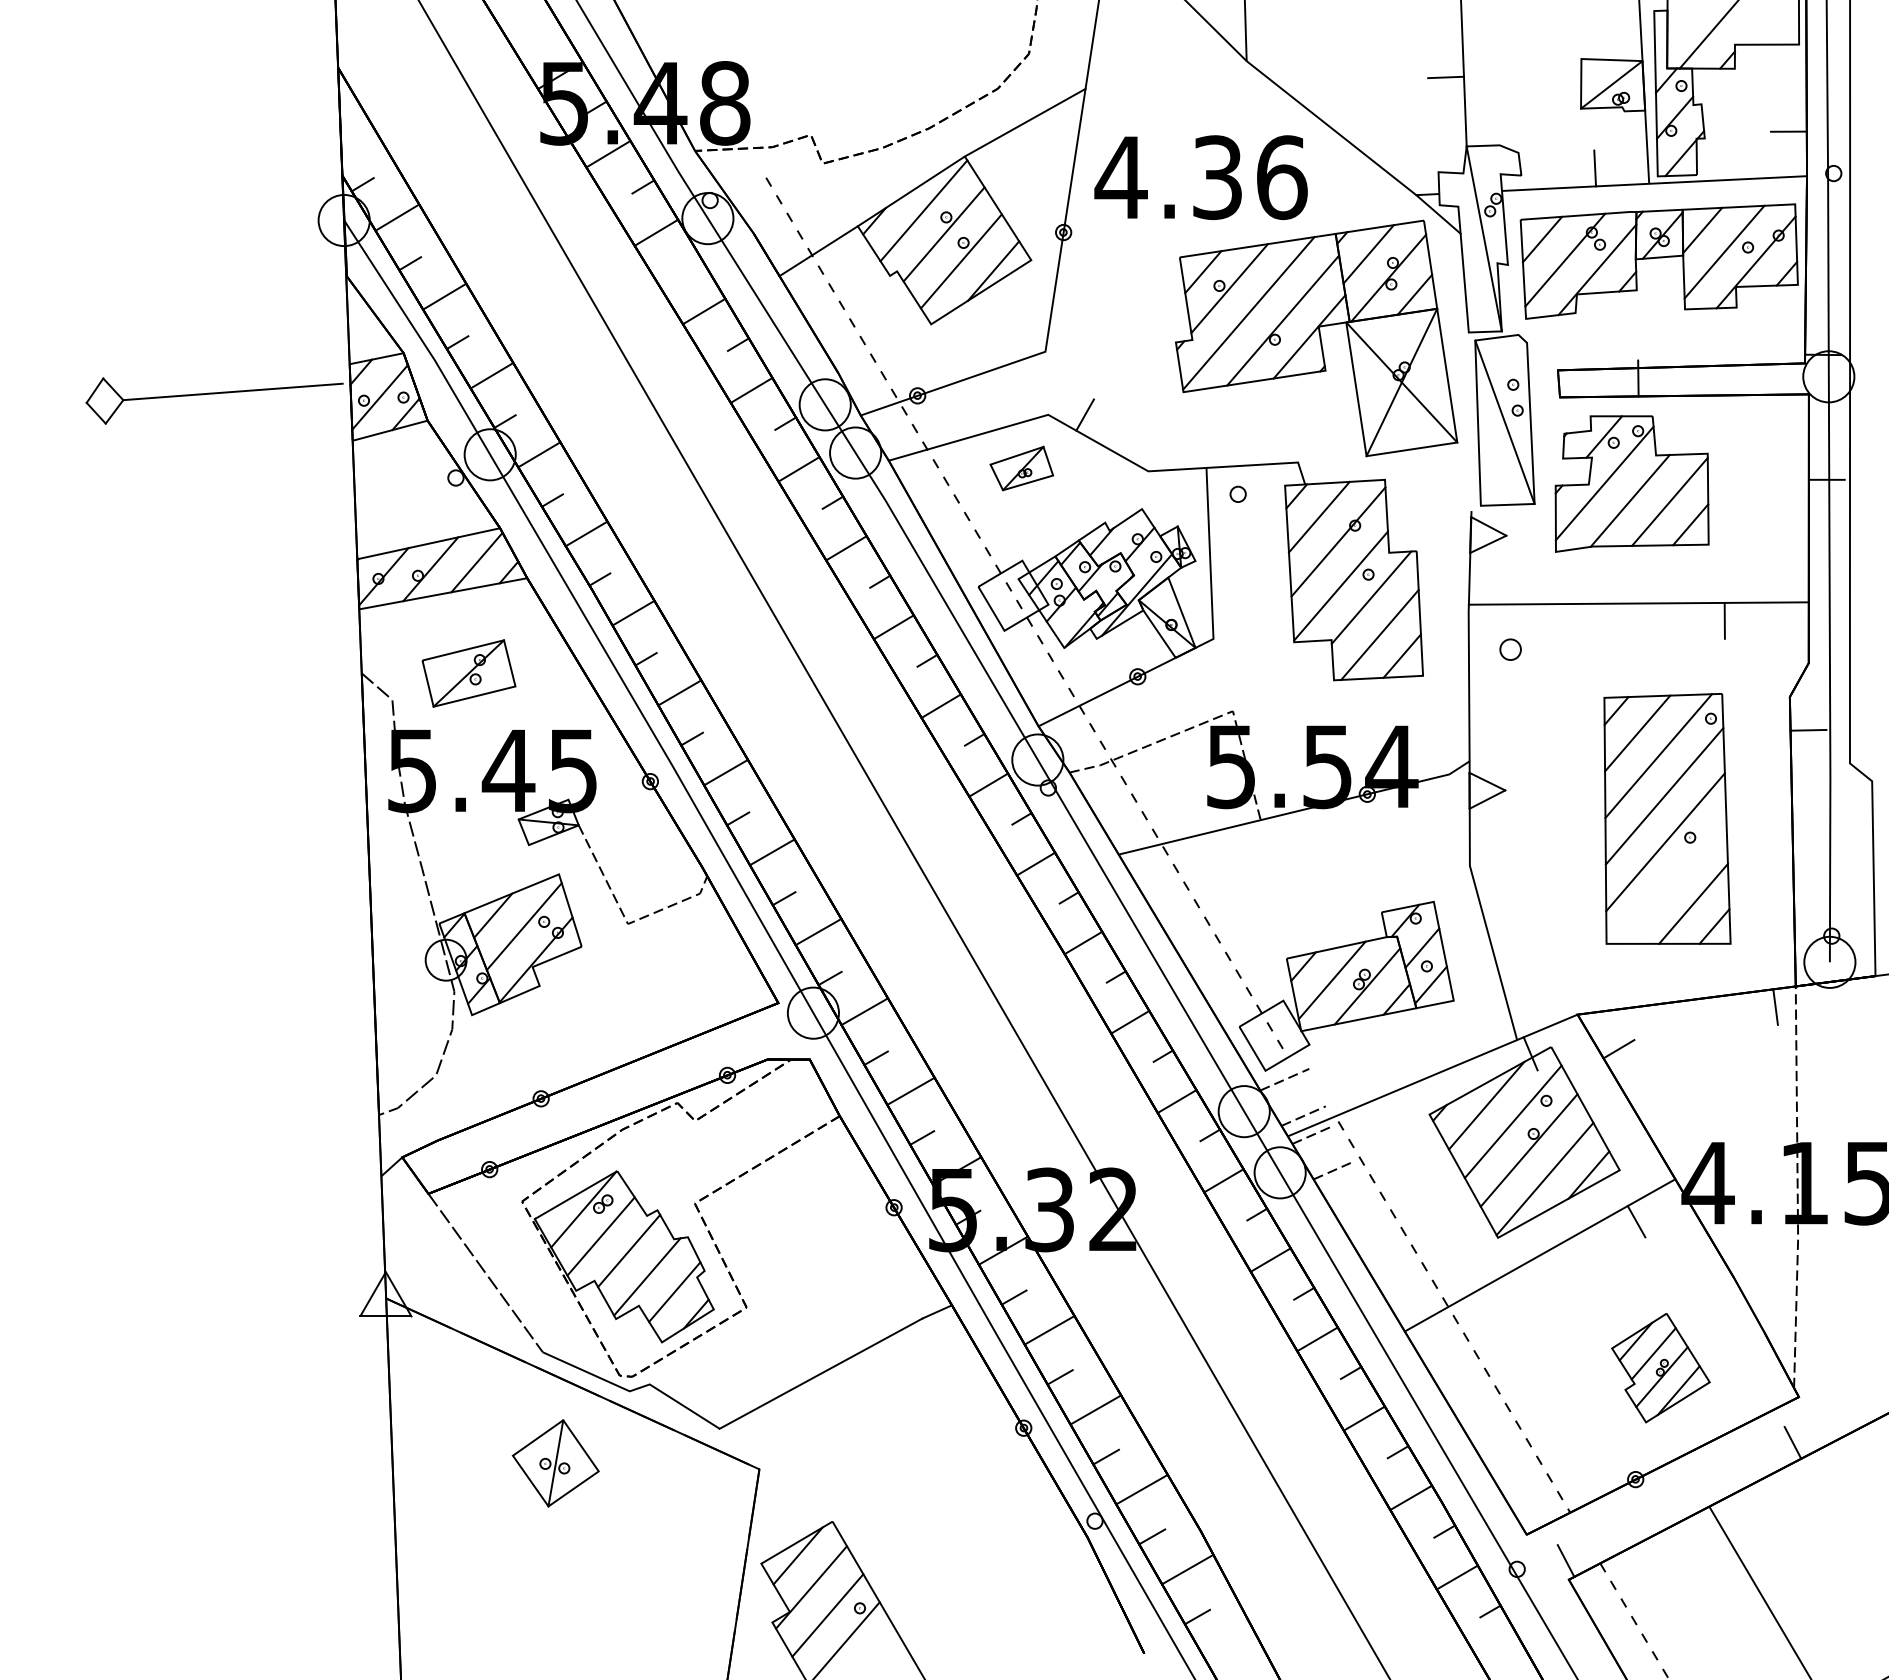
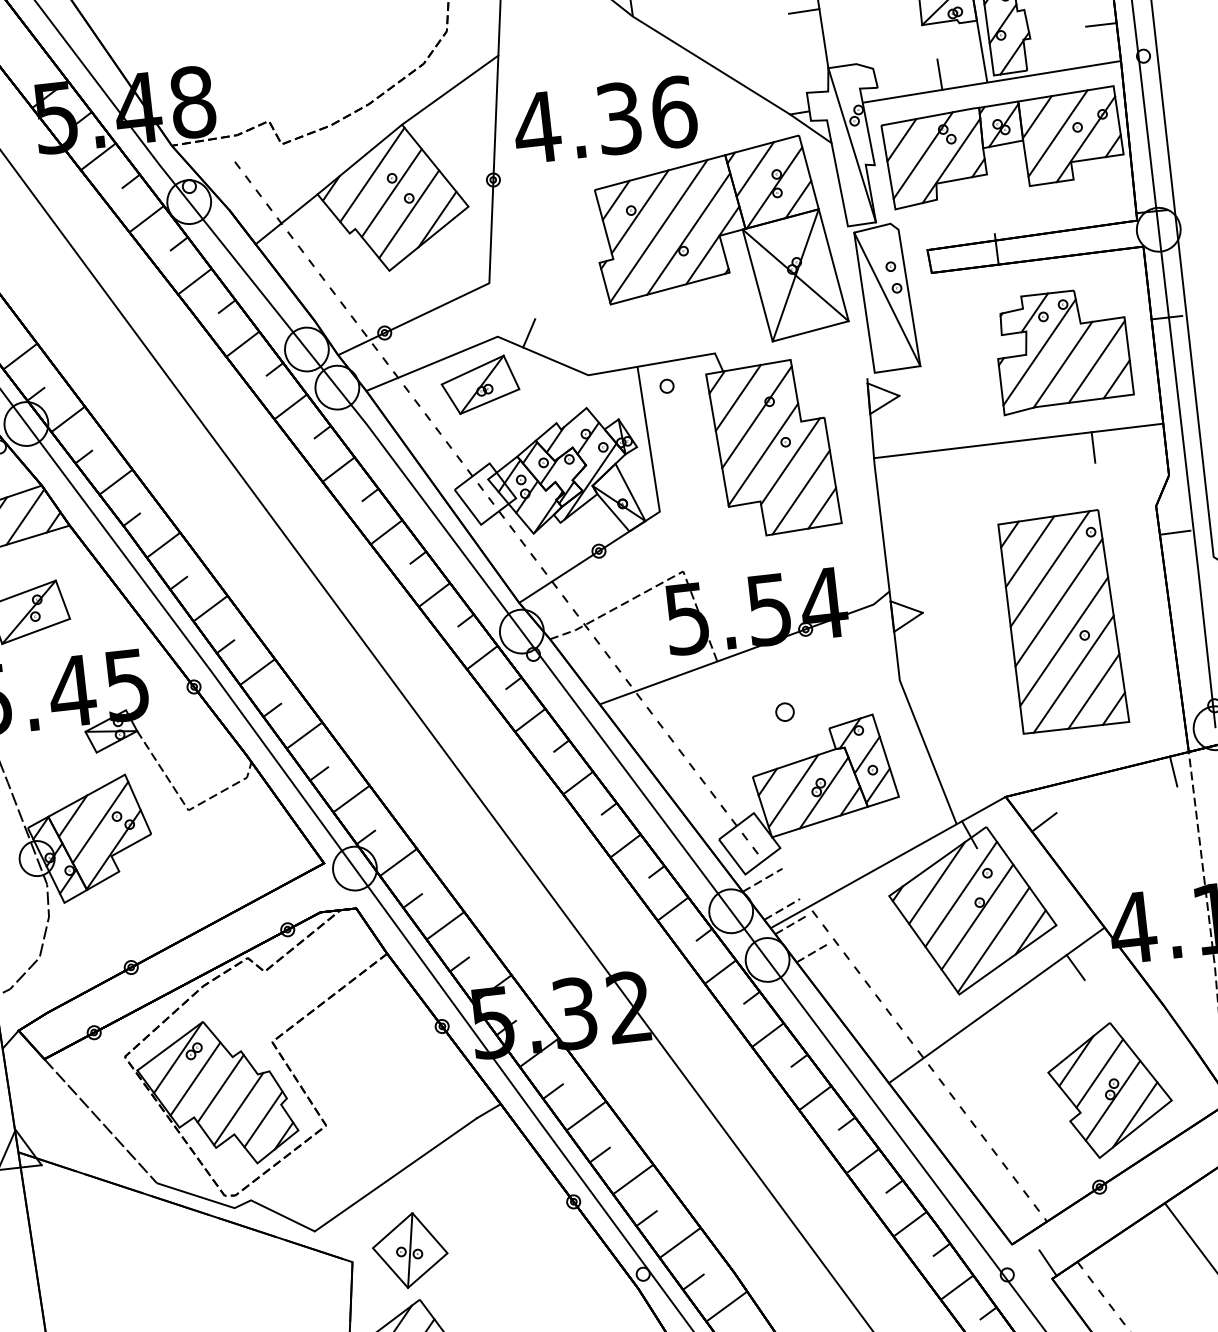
line: (690, 265) -> (178, 243), added
part: (1021, 468) -> (480, 384), size x1.43
part: (1631, 483) -> (1062, 349), moved
part: (1510, 649) -> (784, 712), moved
line: (1672, 880) -> (1073, 673), added
part: (1660, 1367) -> (1110, 1089), size x1.43
part: (555, 1463) -> (409, 1250), moved

